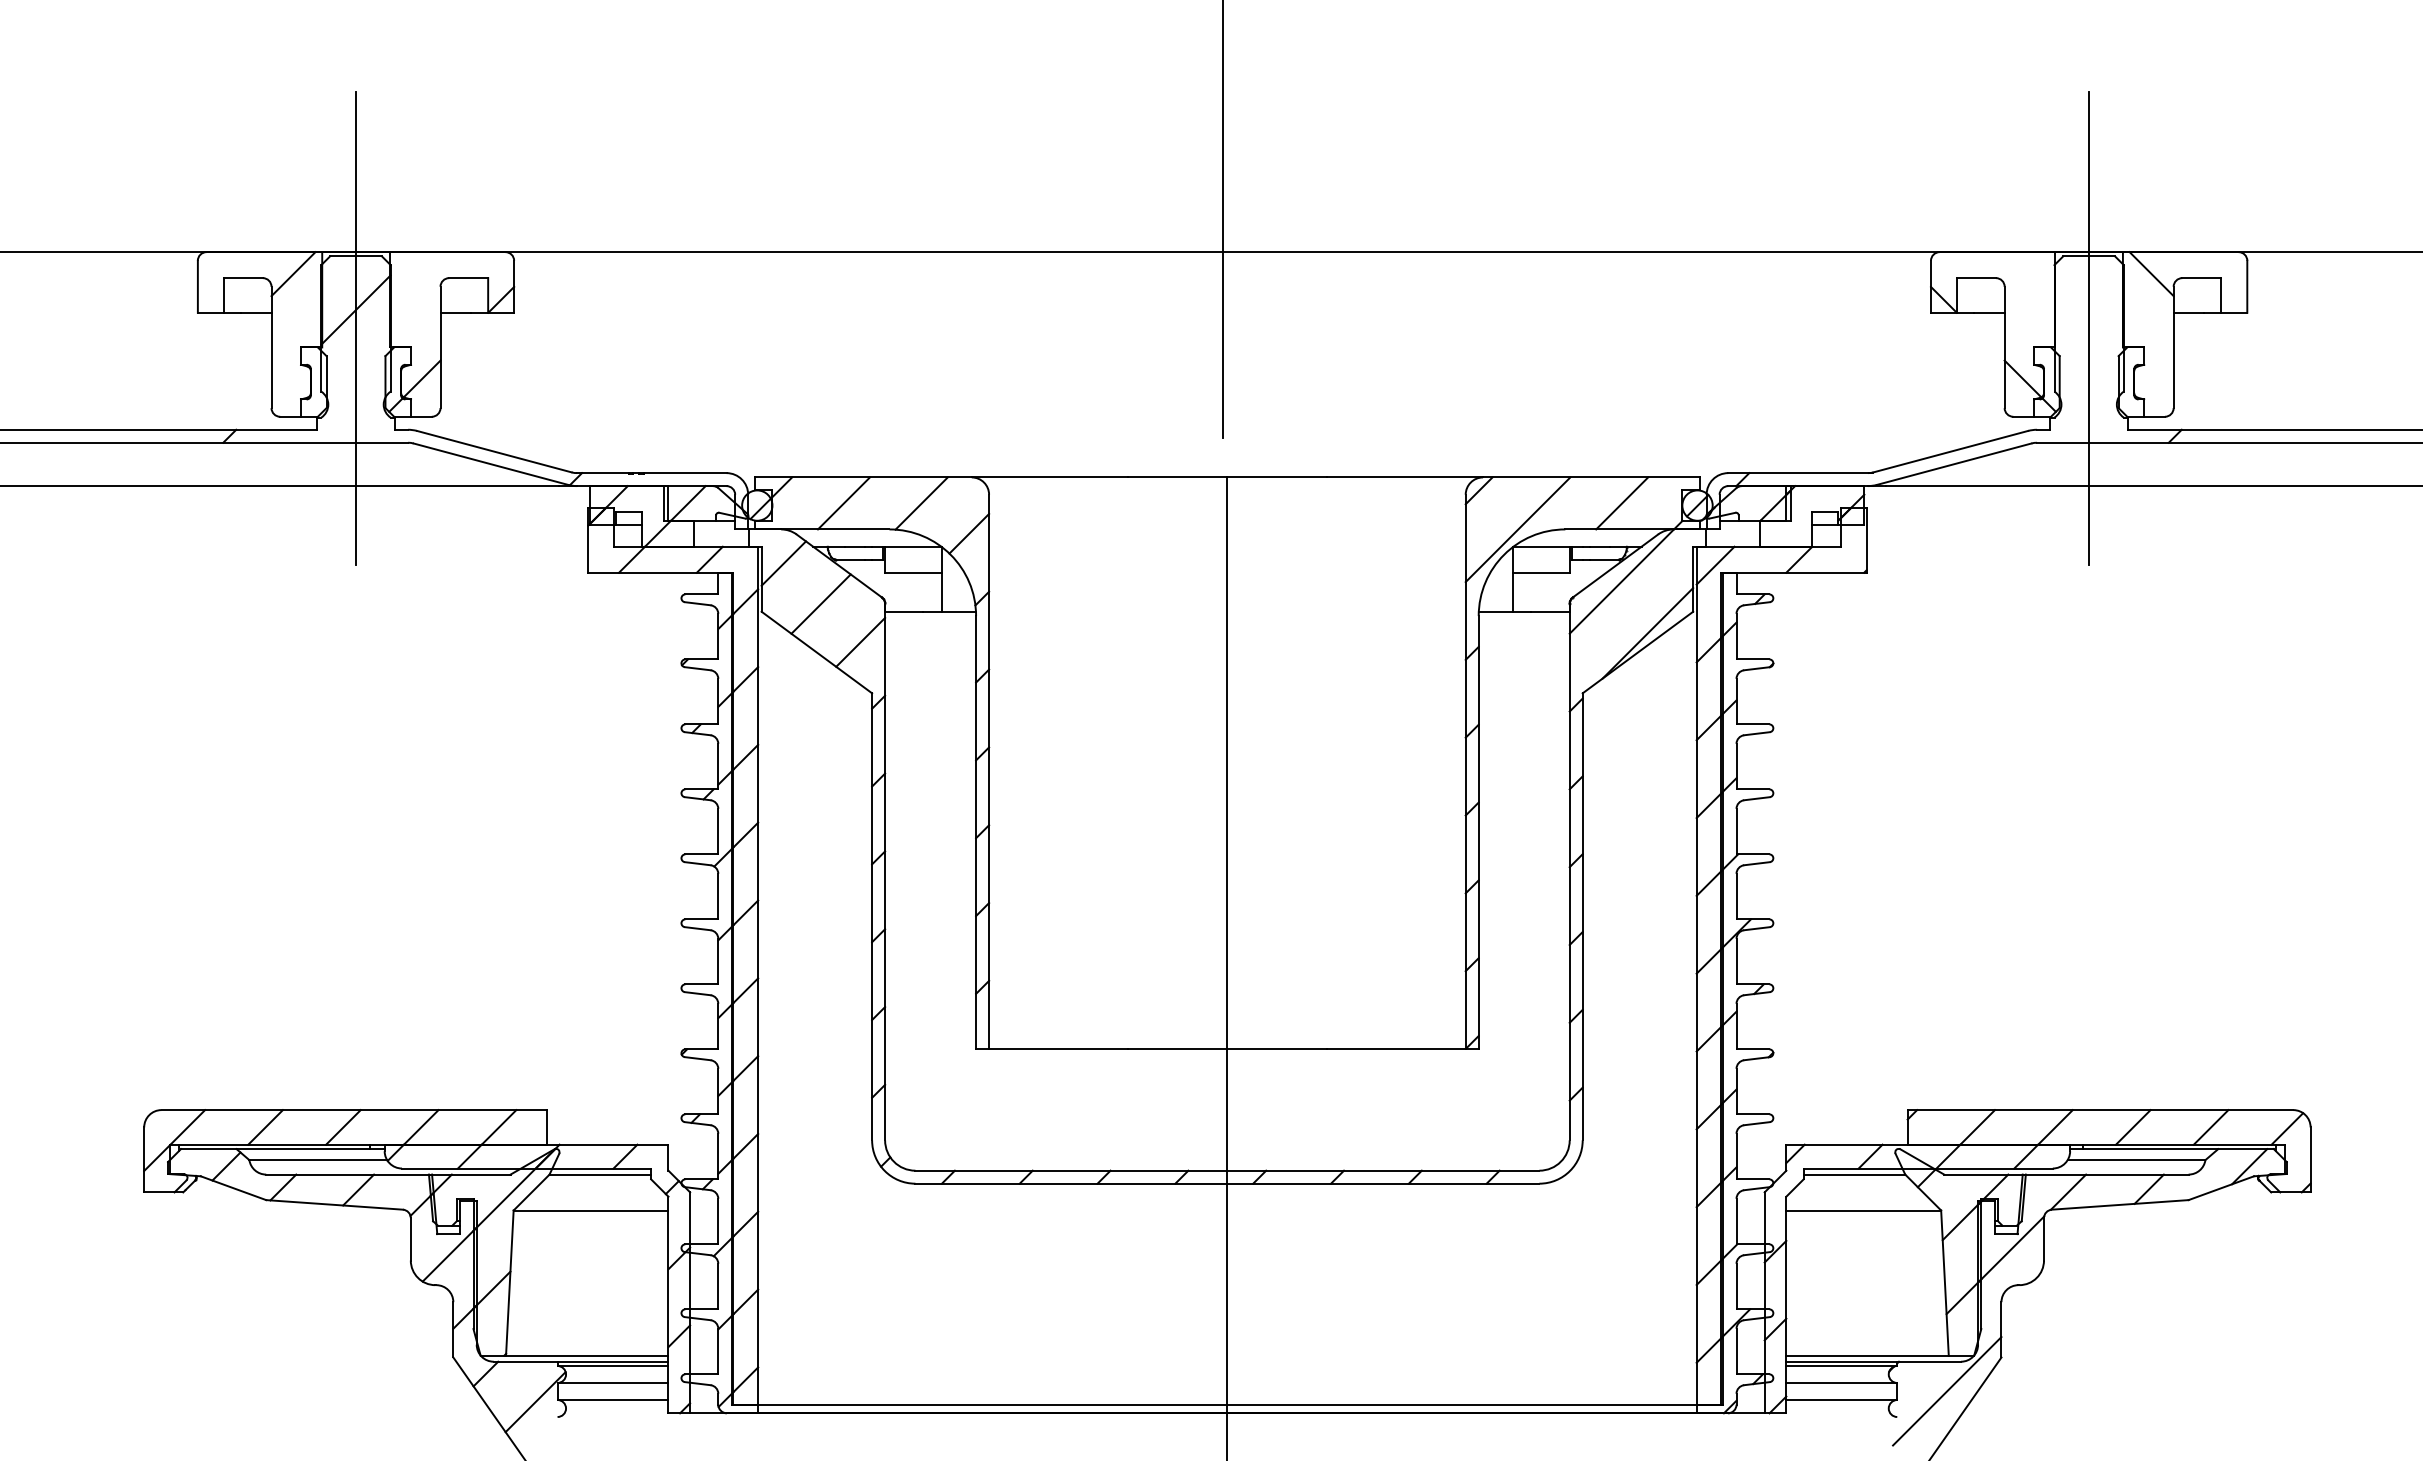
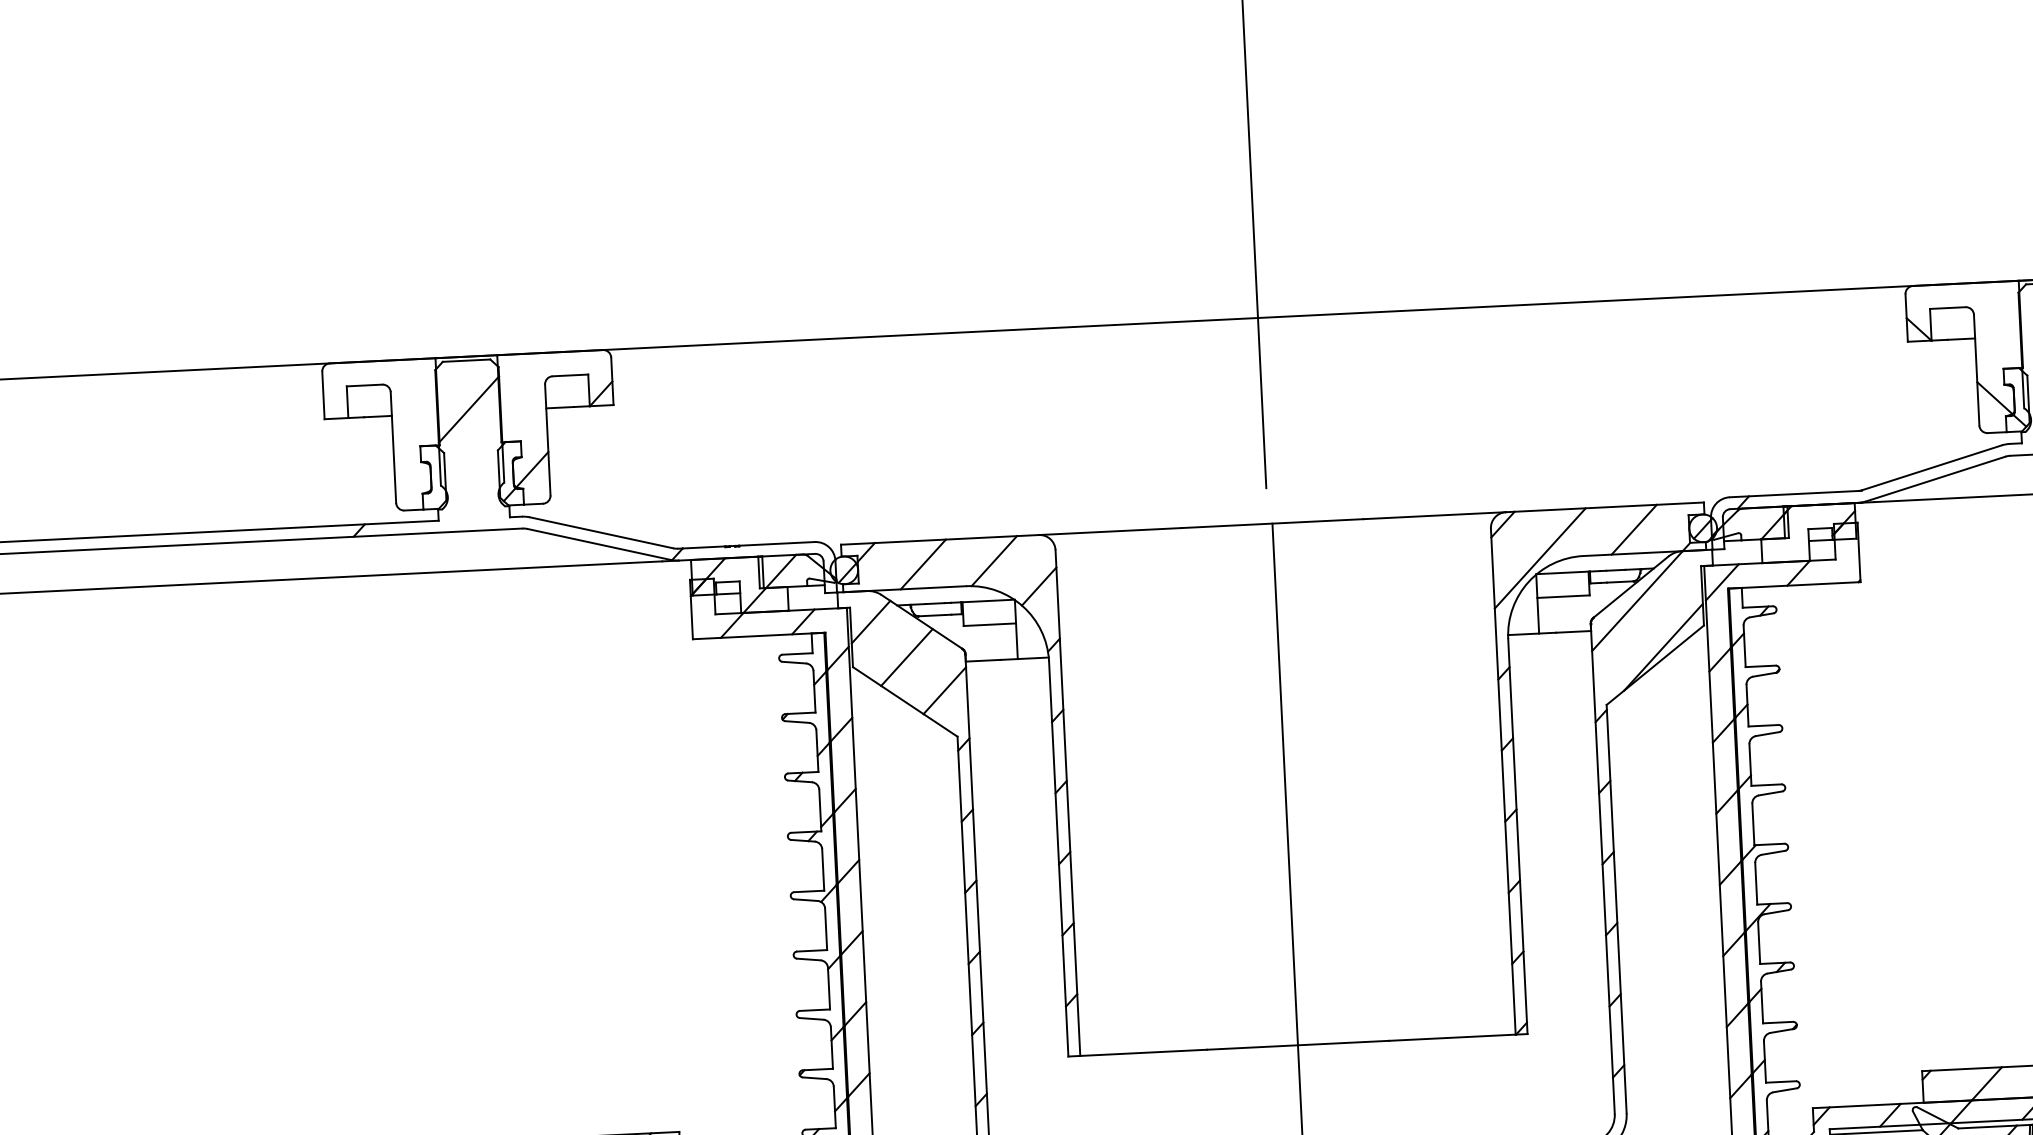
line: (293, 274) -> (410, 379), removed
line: (356, 327) -> (470, 425), removed

